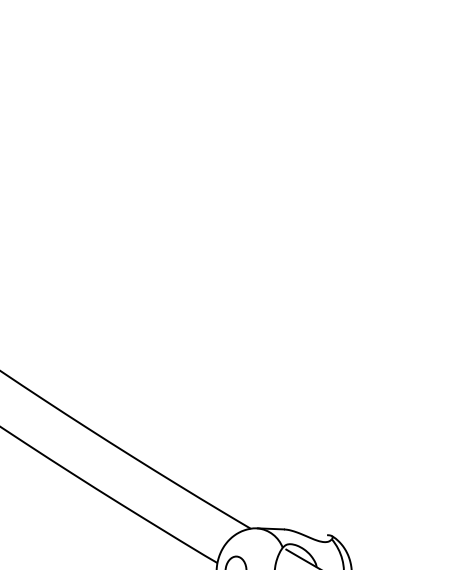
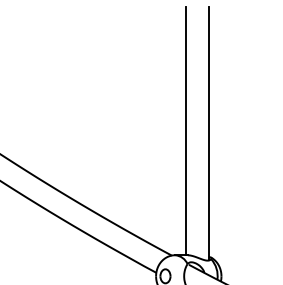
line: (291, 271) -> (186, 130), added
line: (336, 279) -> (208, 133), added

